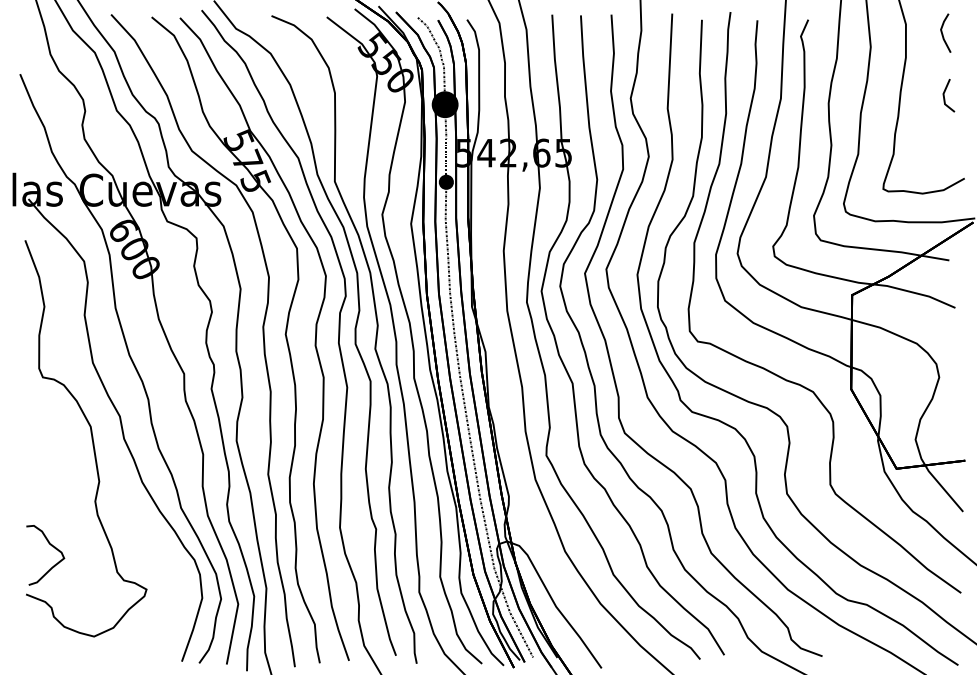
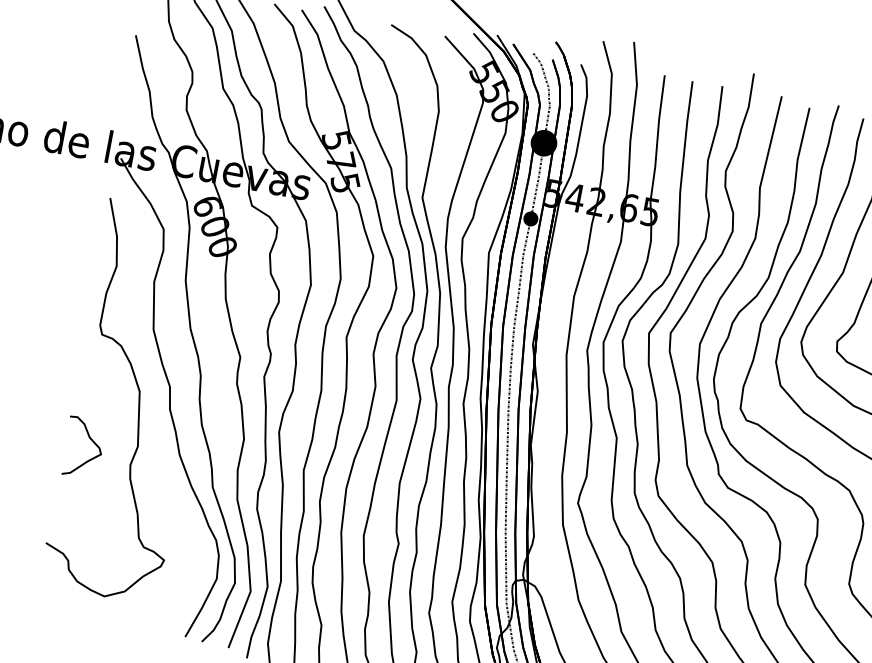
curve: (51, 546) -> (90, 440), moved

